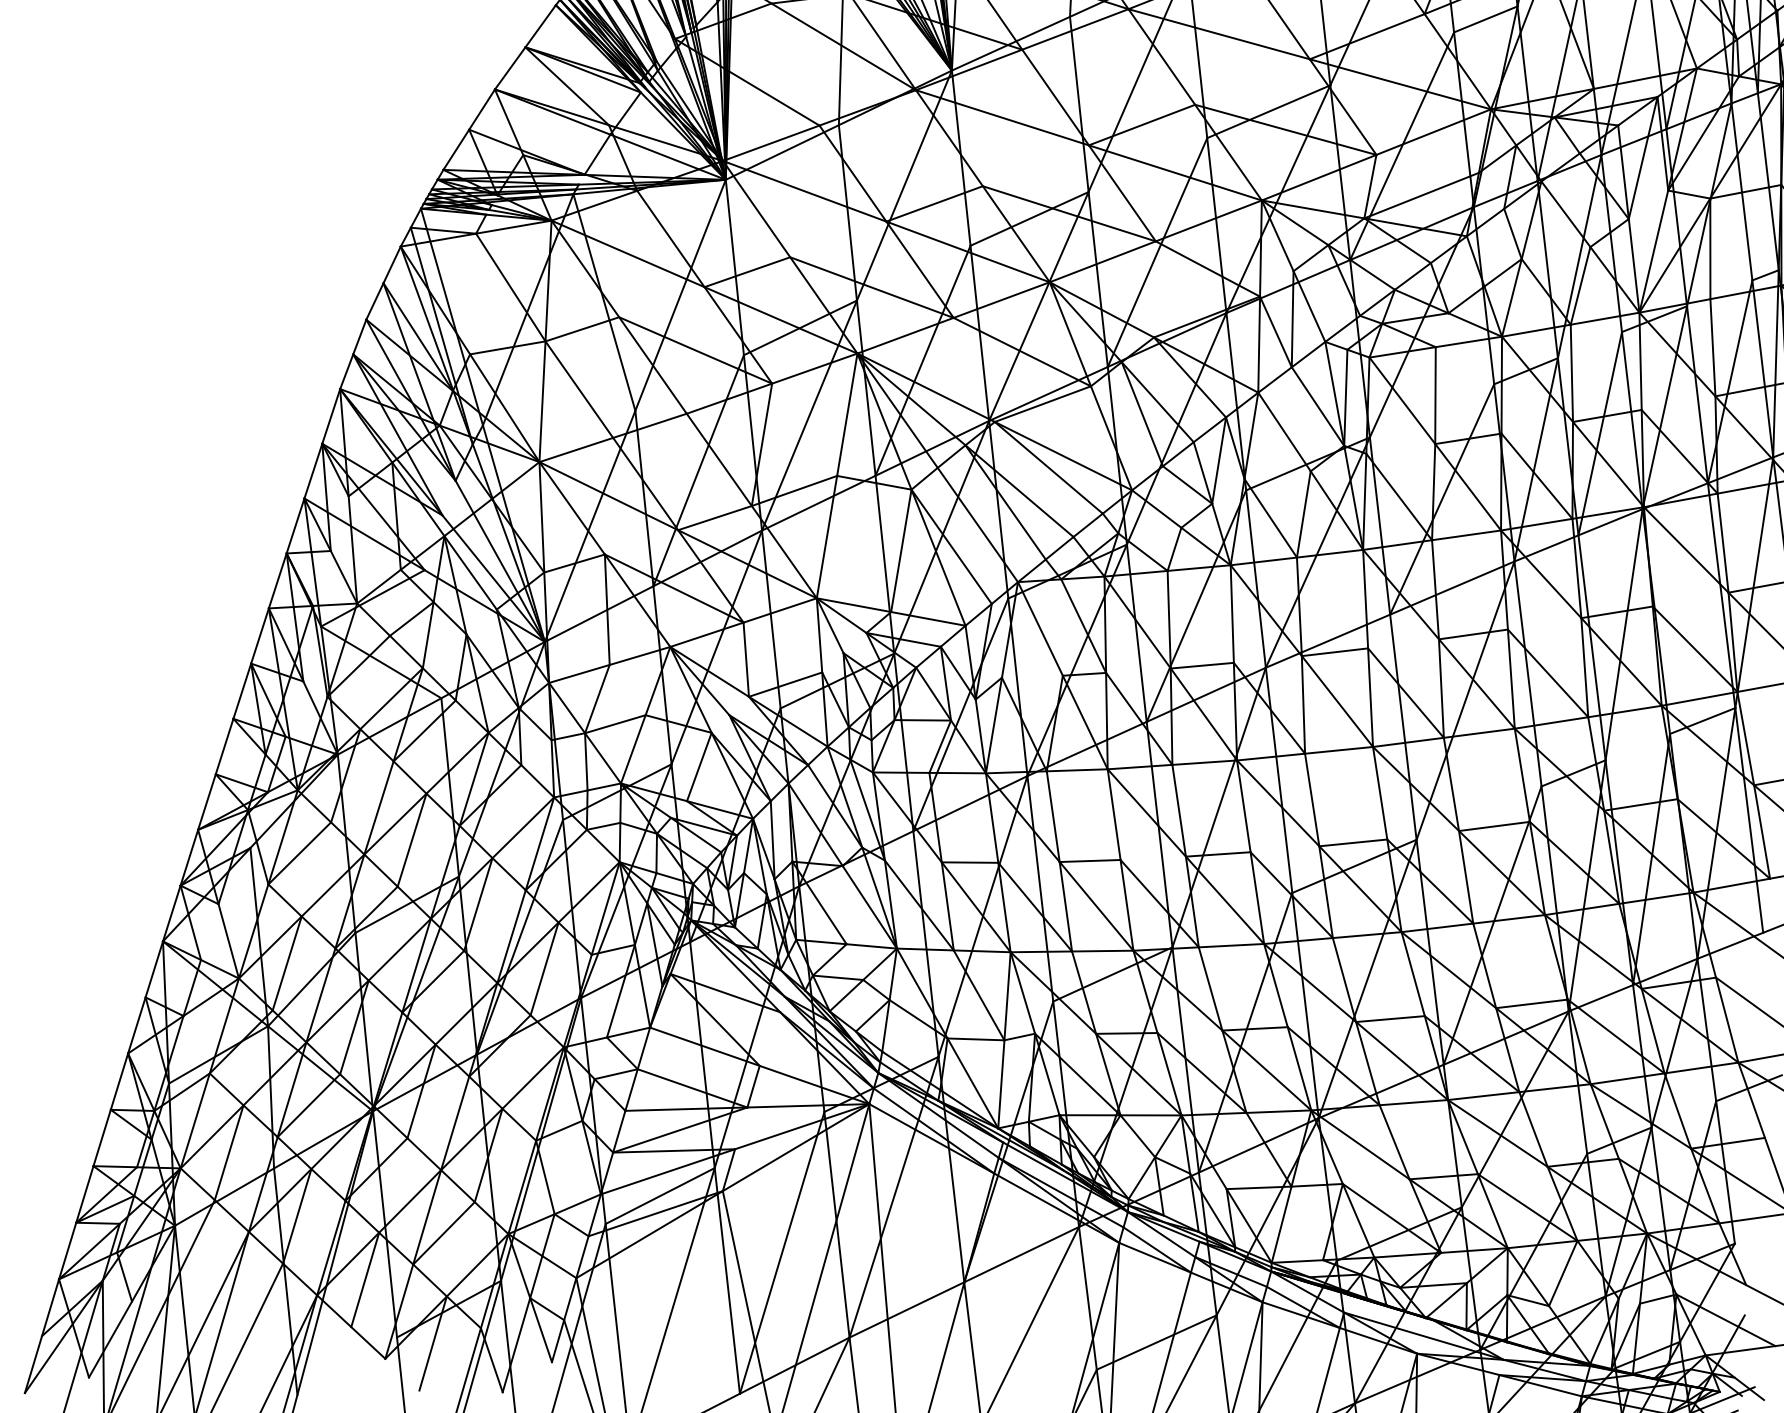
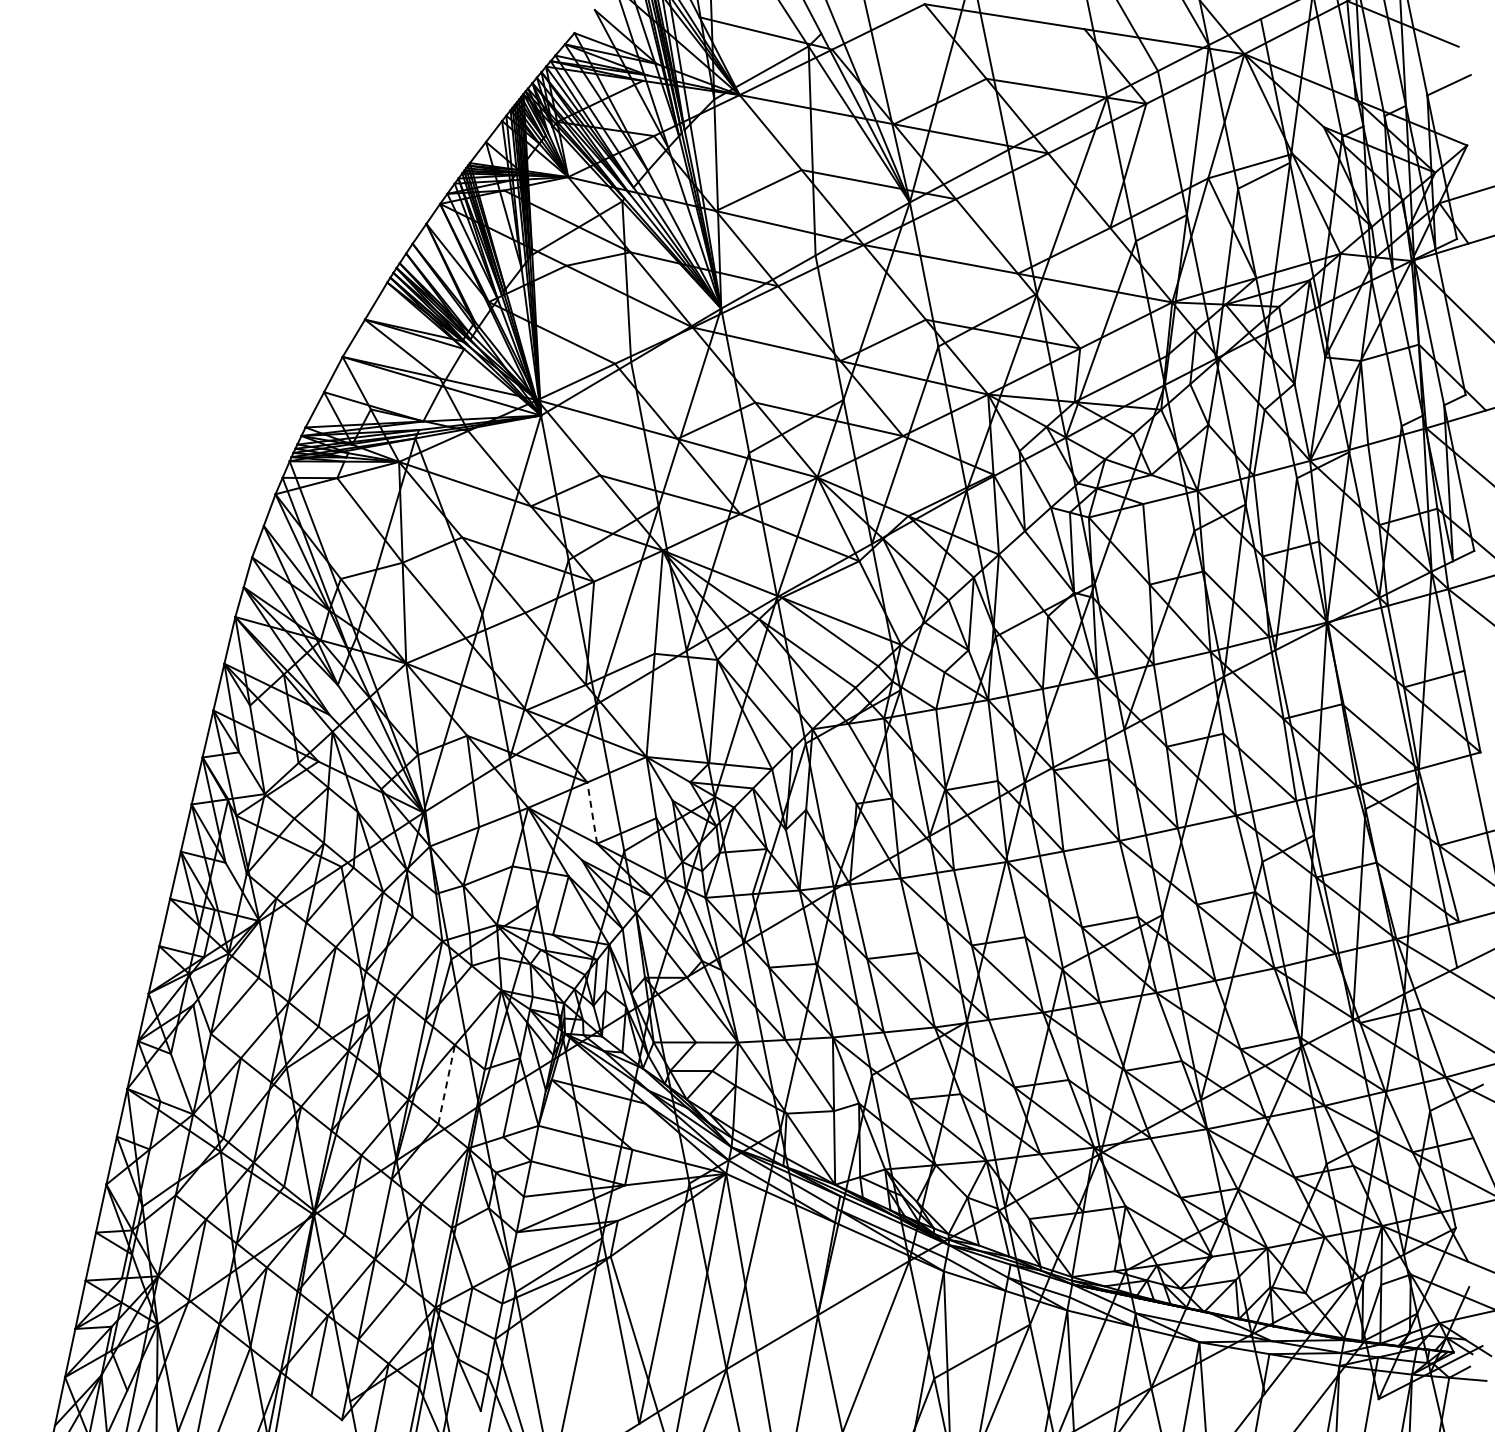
line: (746, 659) -> (592, 812), solid -> dashed
line: (544, 968) -> (446, 1084), solid -> dashed

